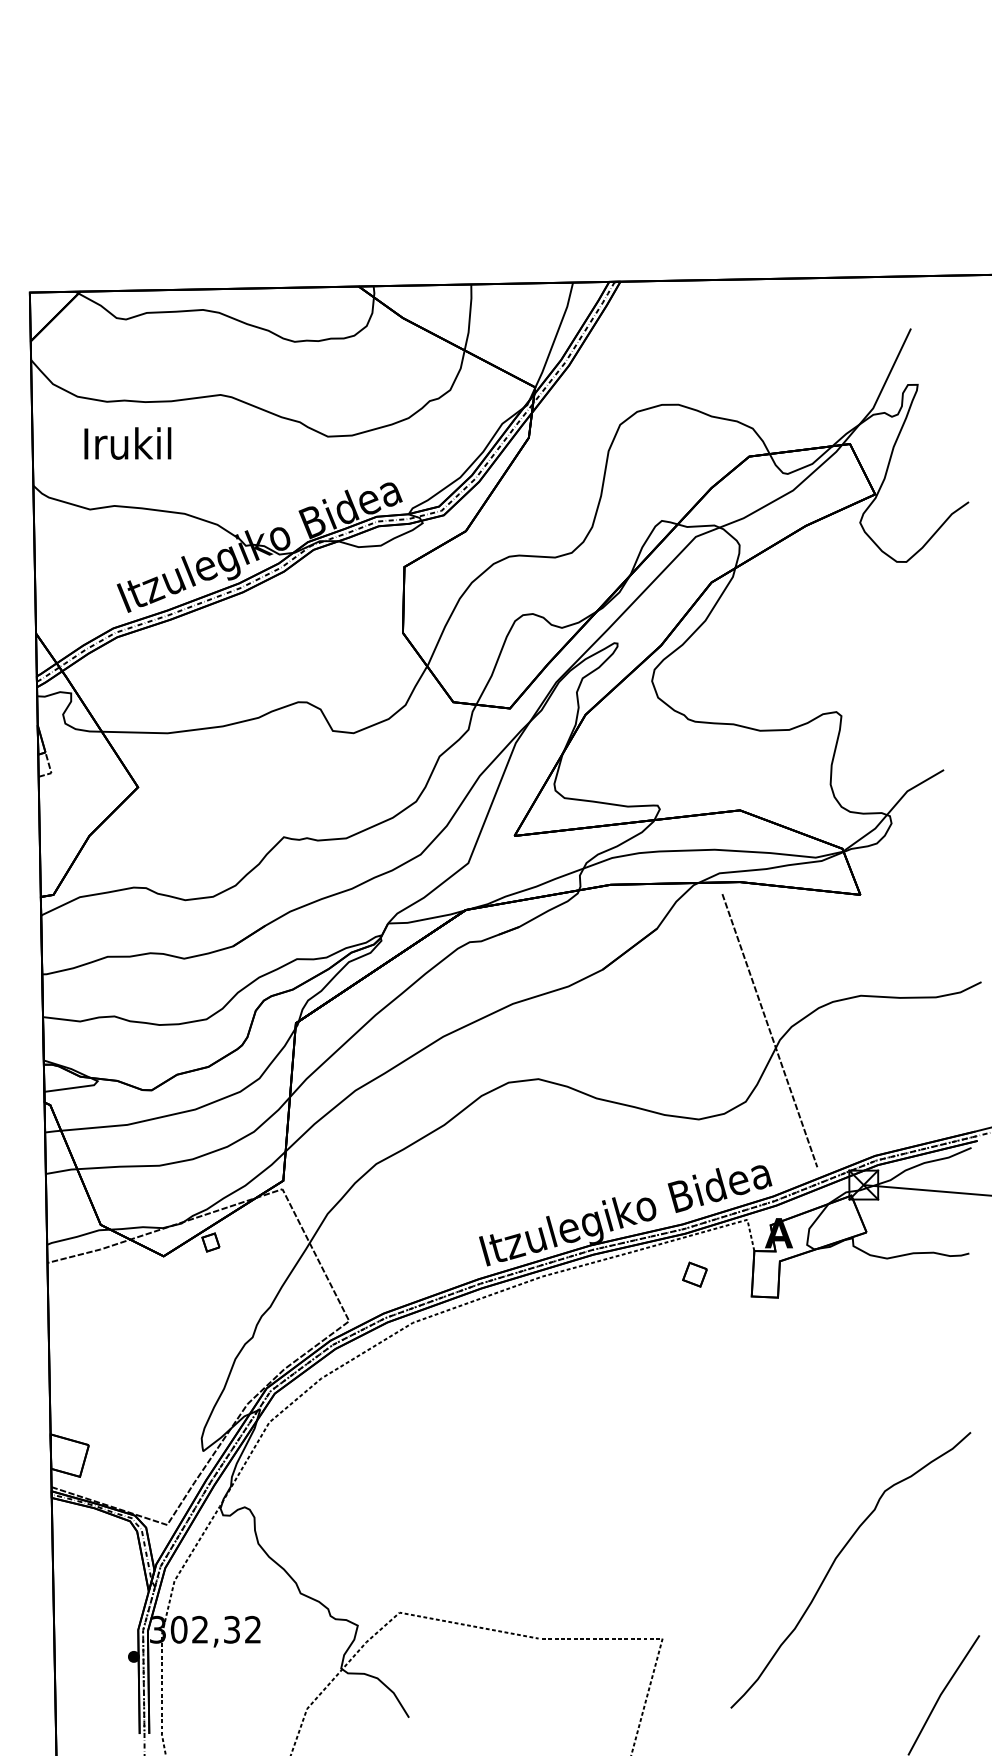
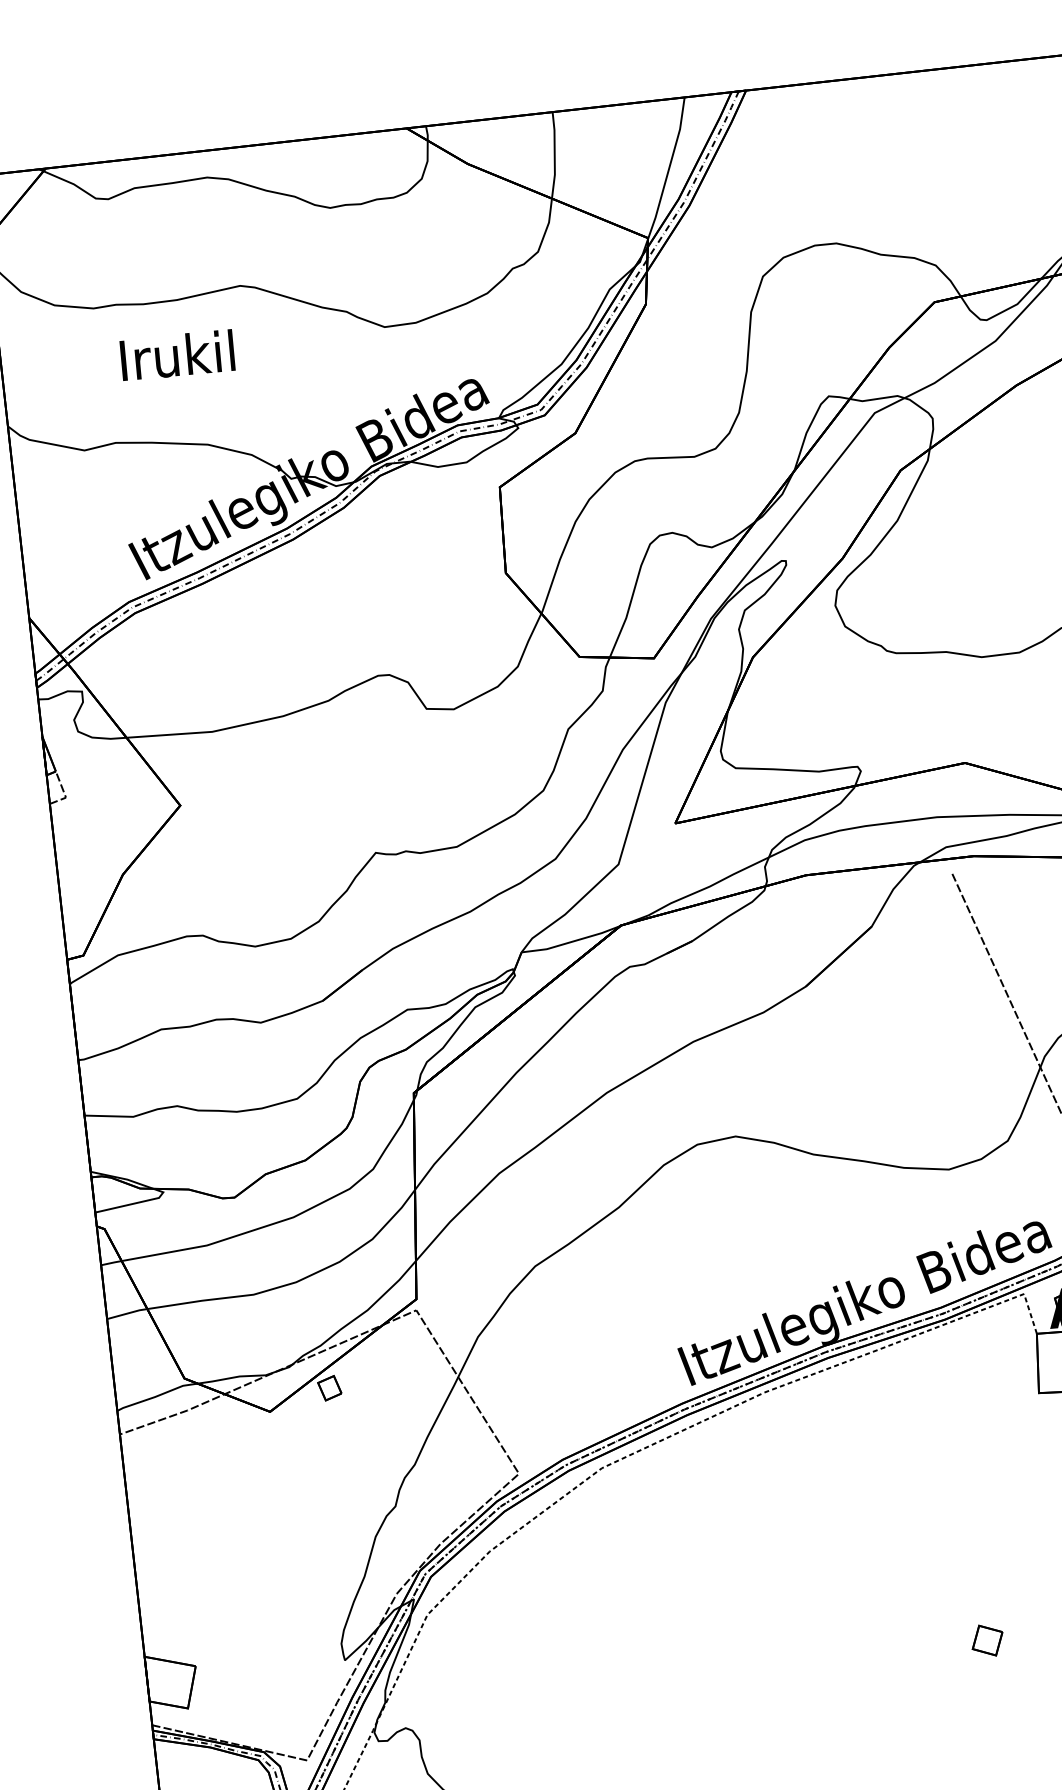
text: (127, 443) -> (177, 355), moved
part: (694, 1274) -> (986, 1640), moved

